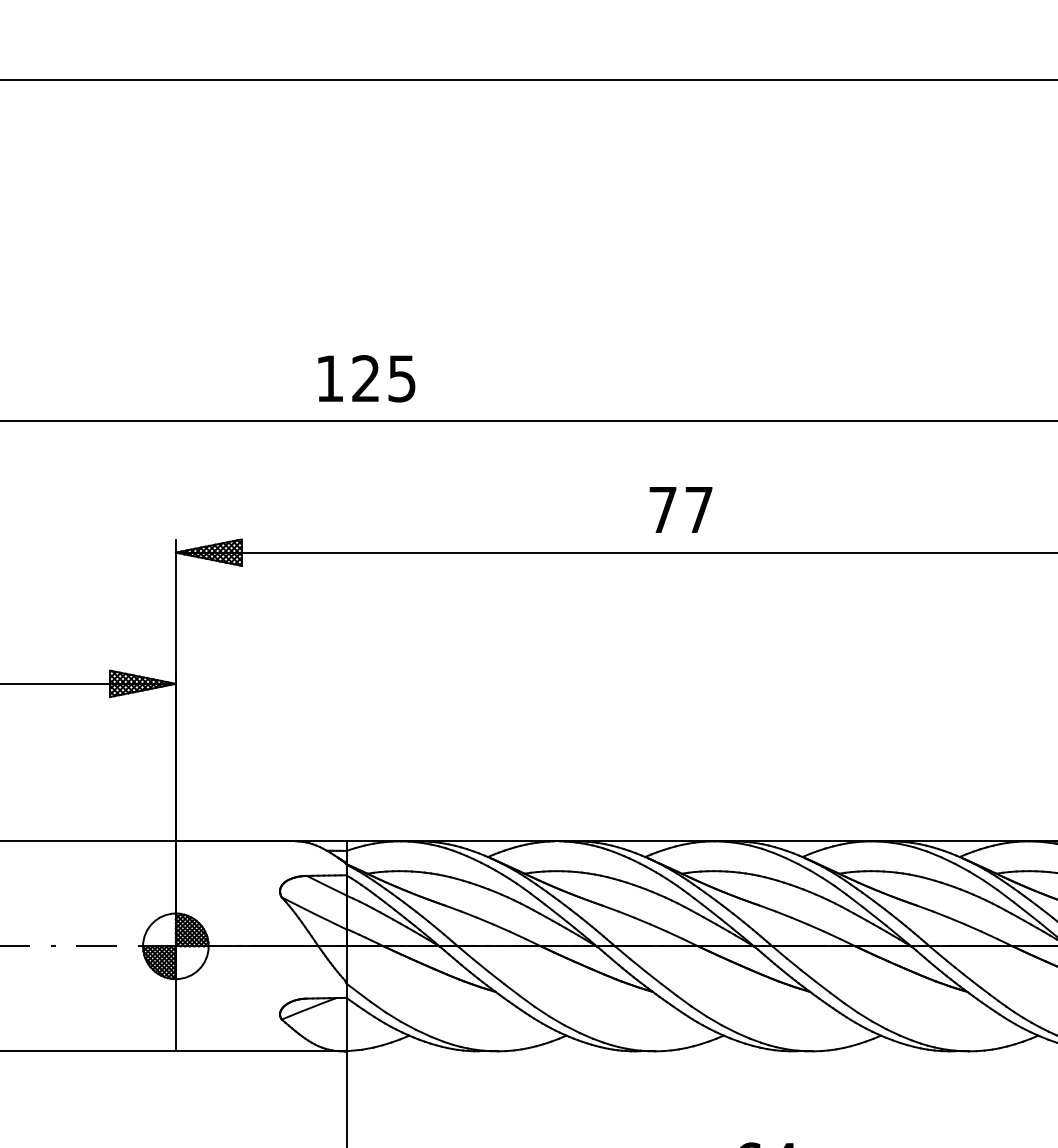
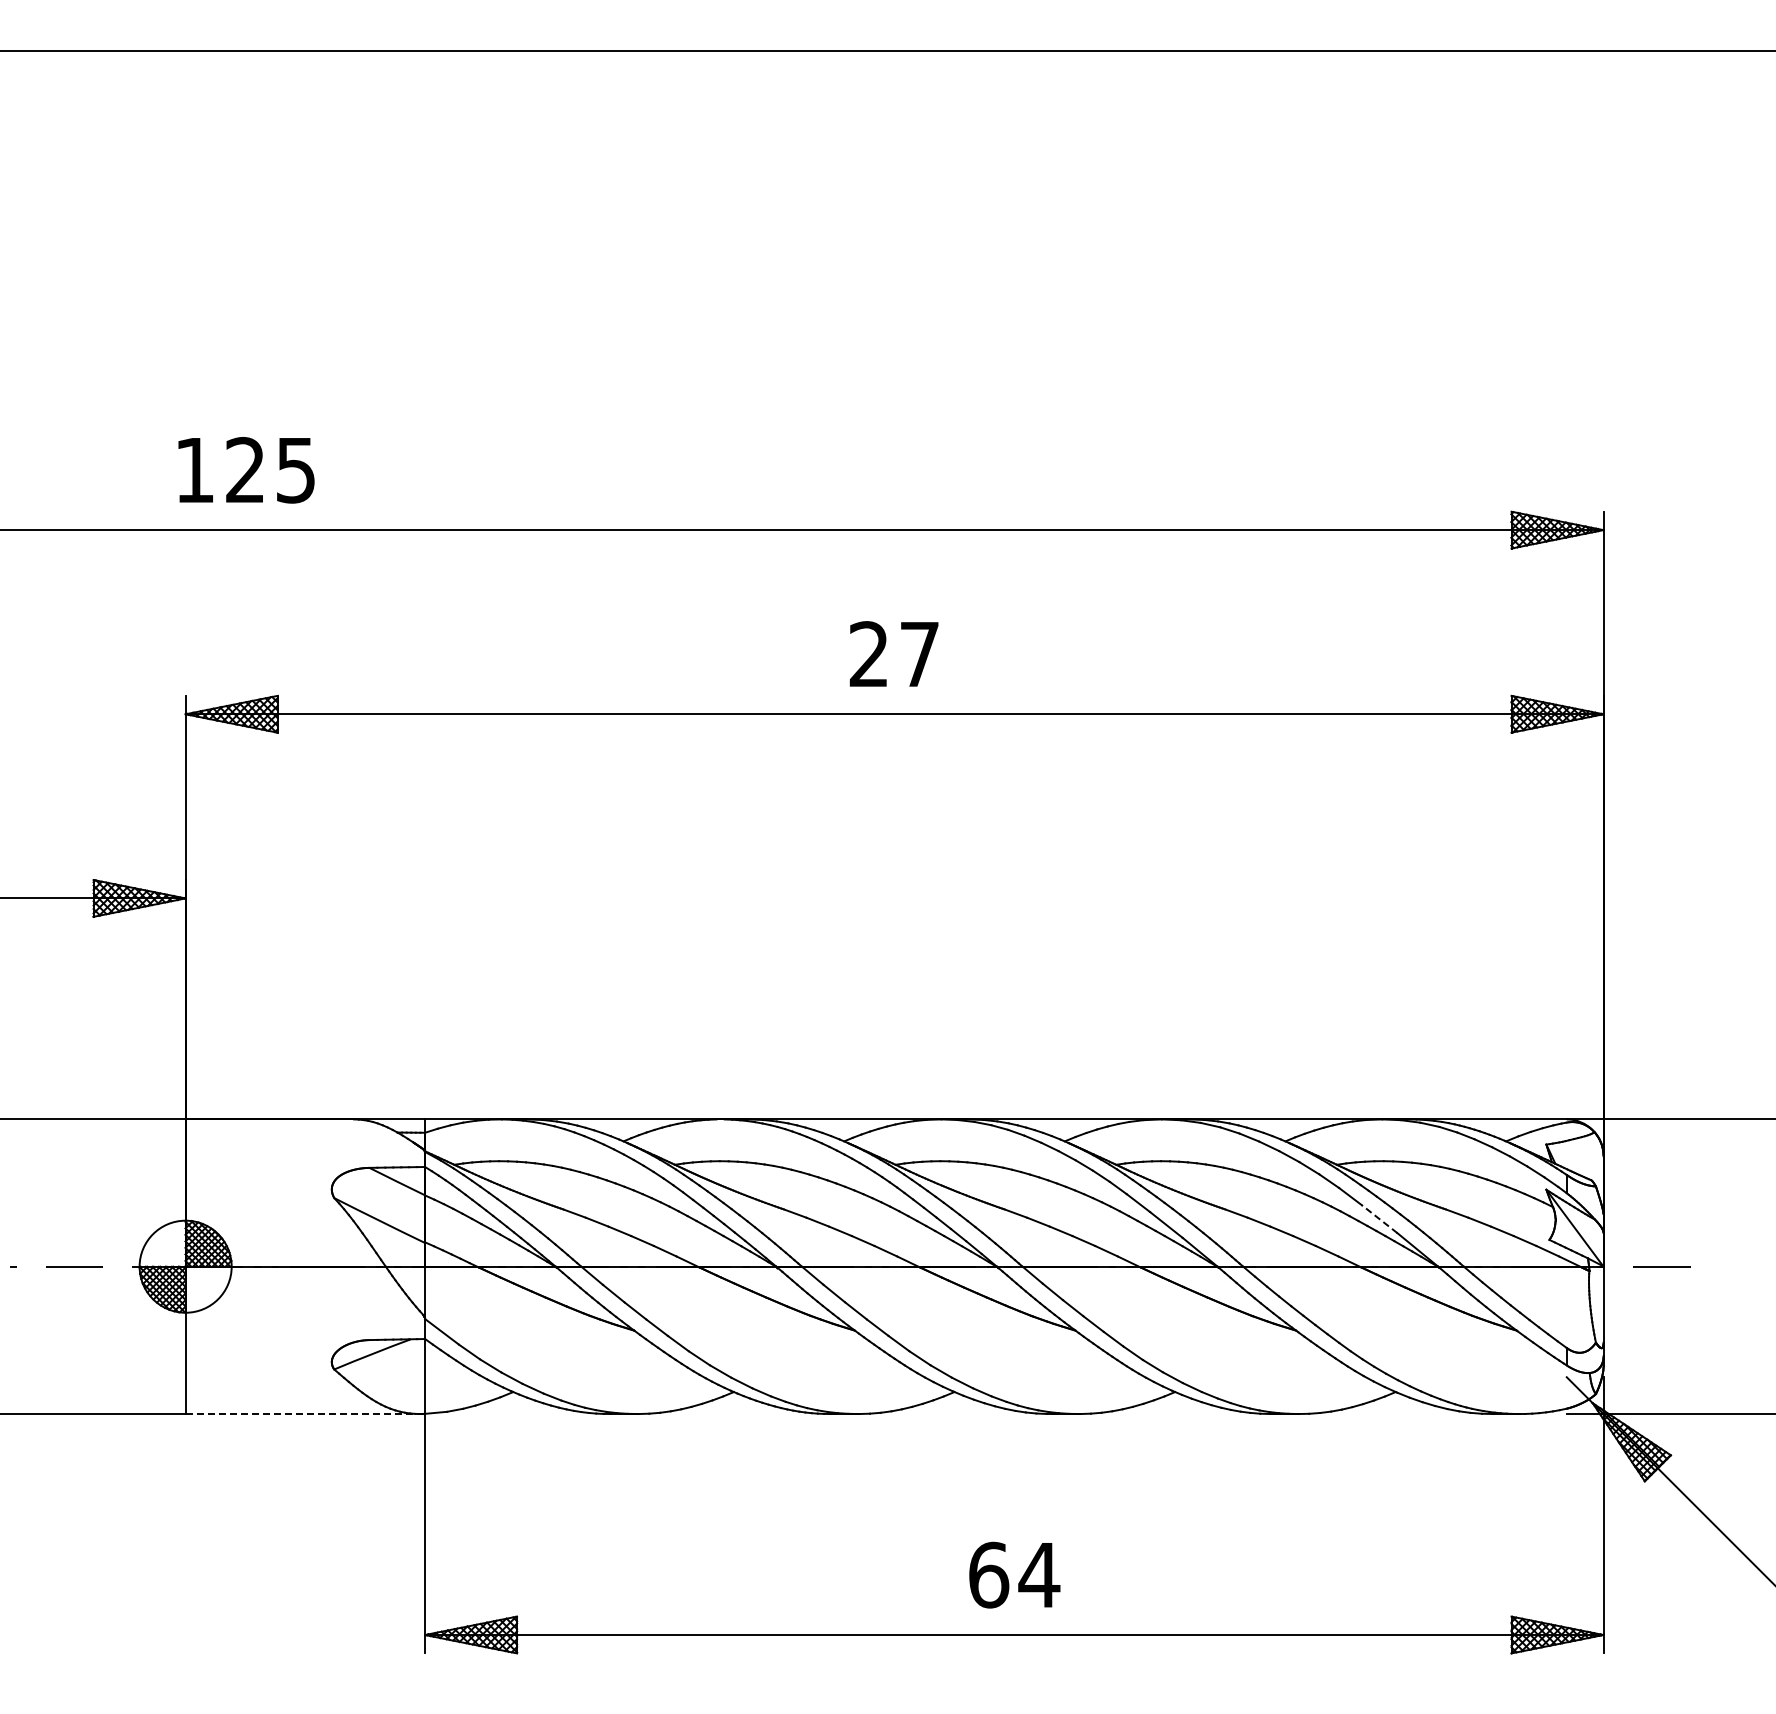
text: (366, 378) -> (246, 470), moved
text: (662, 509) -> (868, 653), 77 -> 27
line: (1026, 912) -> (1379, 1219), solid -> dashed
line: (259, 1051) -> (303, 1414), solid -> dashed

